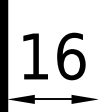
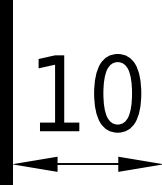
text: (71, 56) -> (118, 93), 16 -> 10

